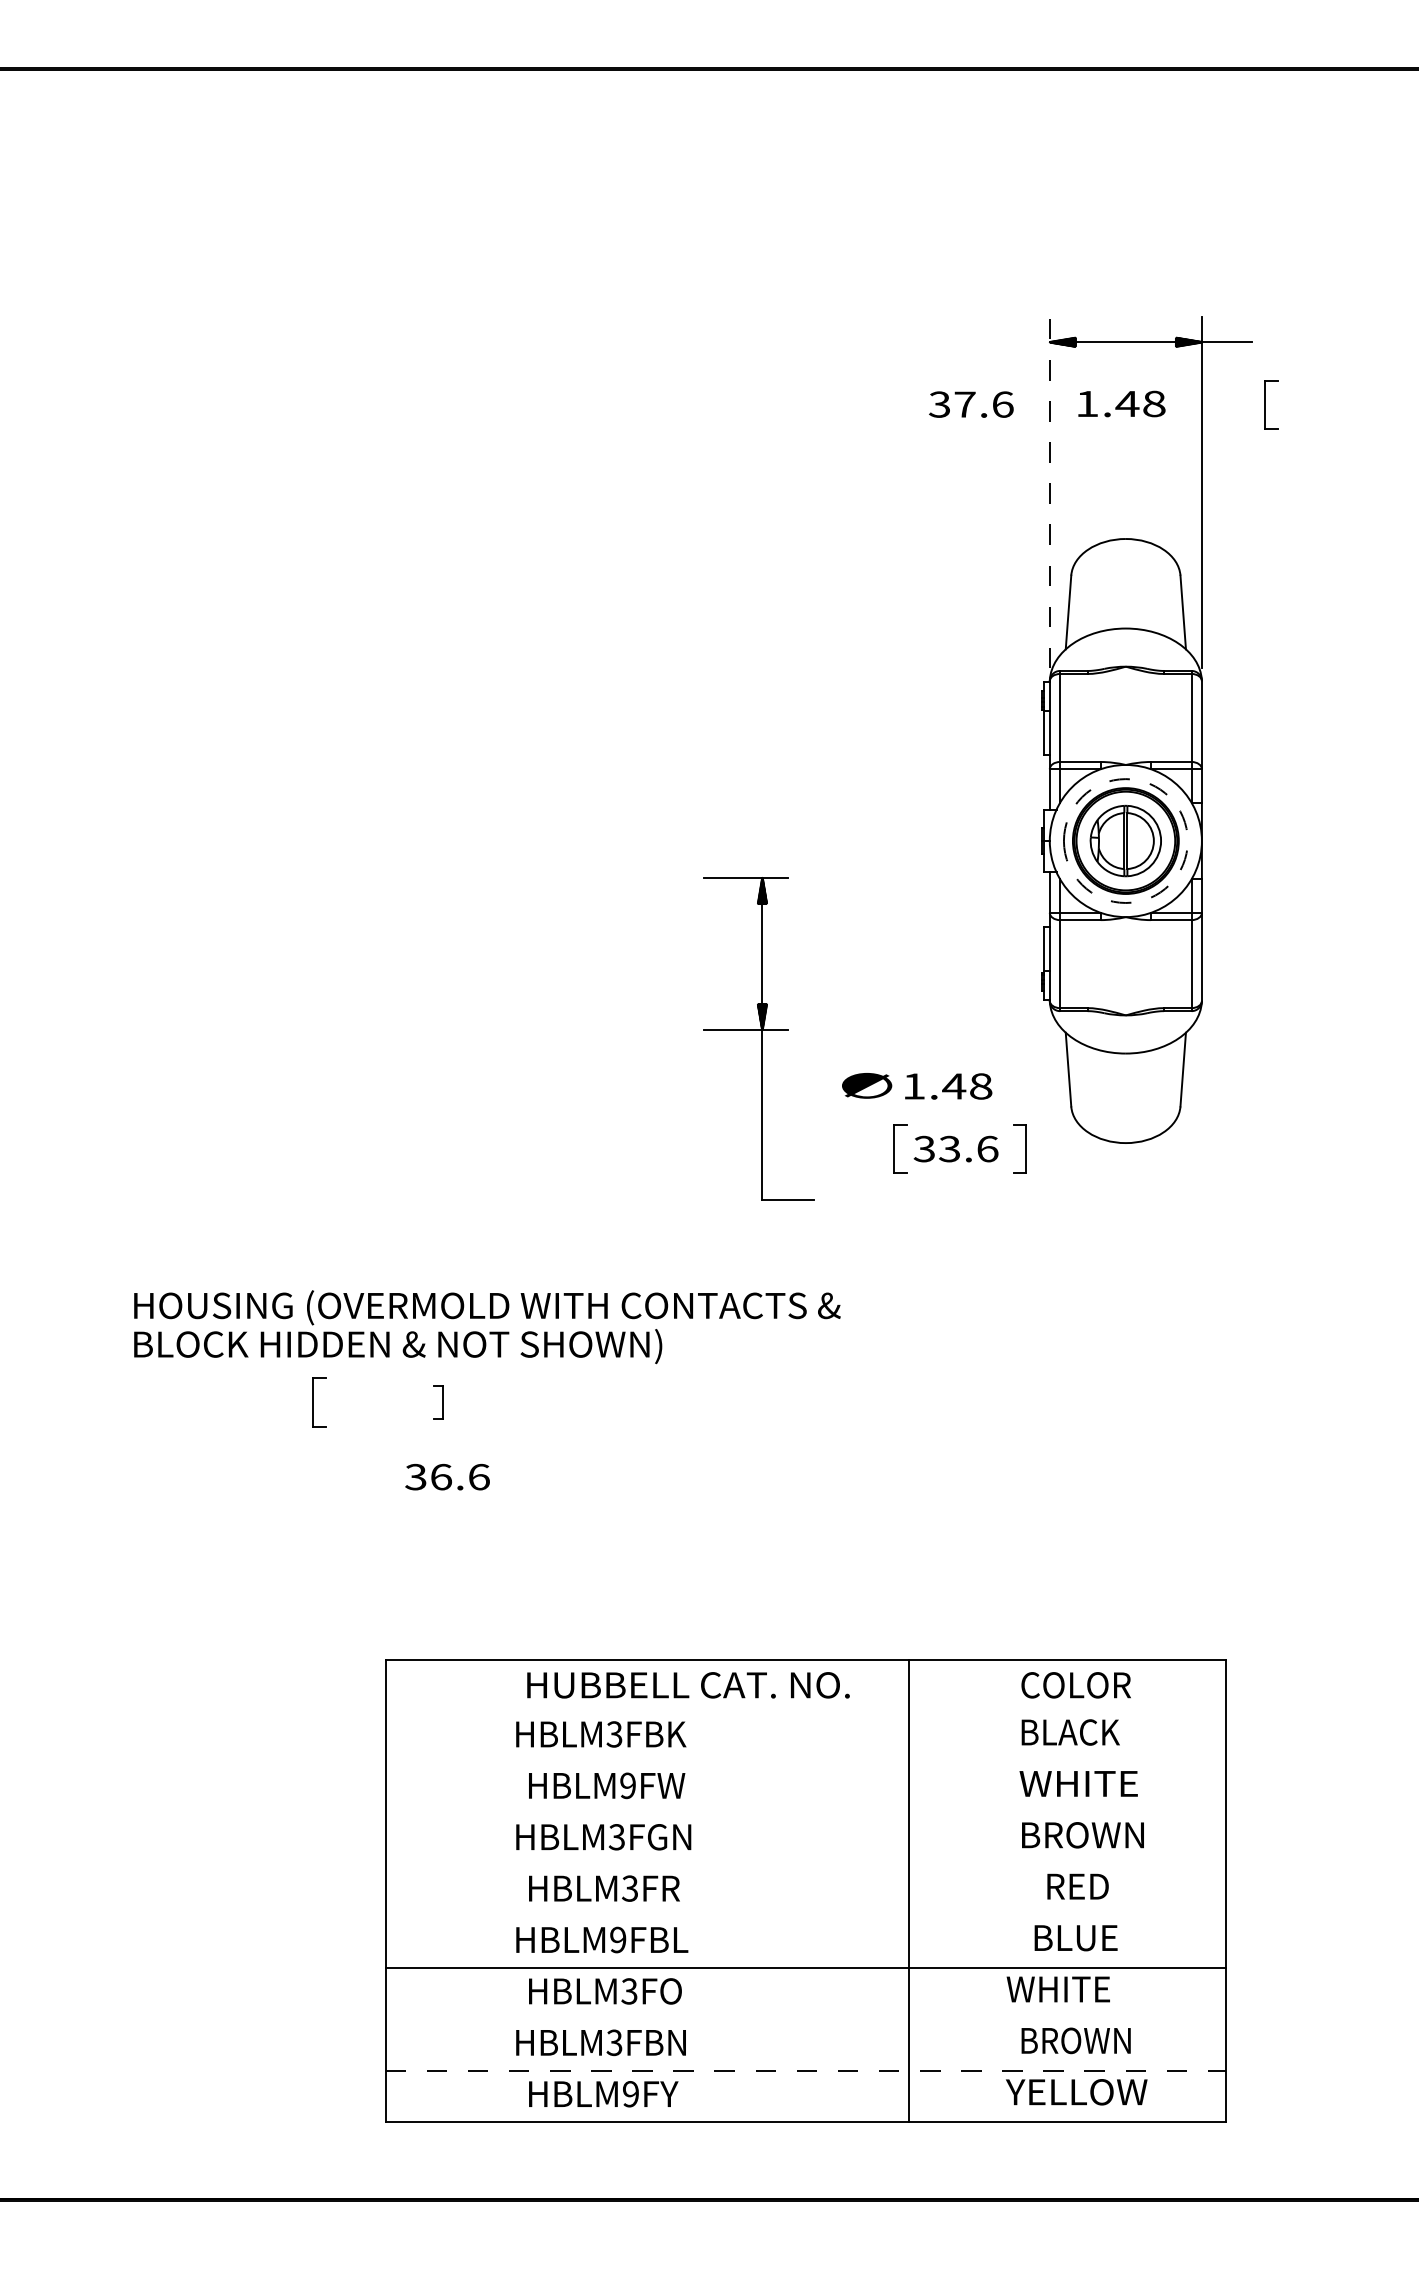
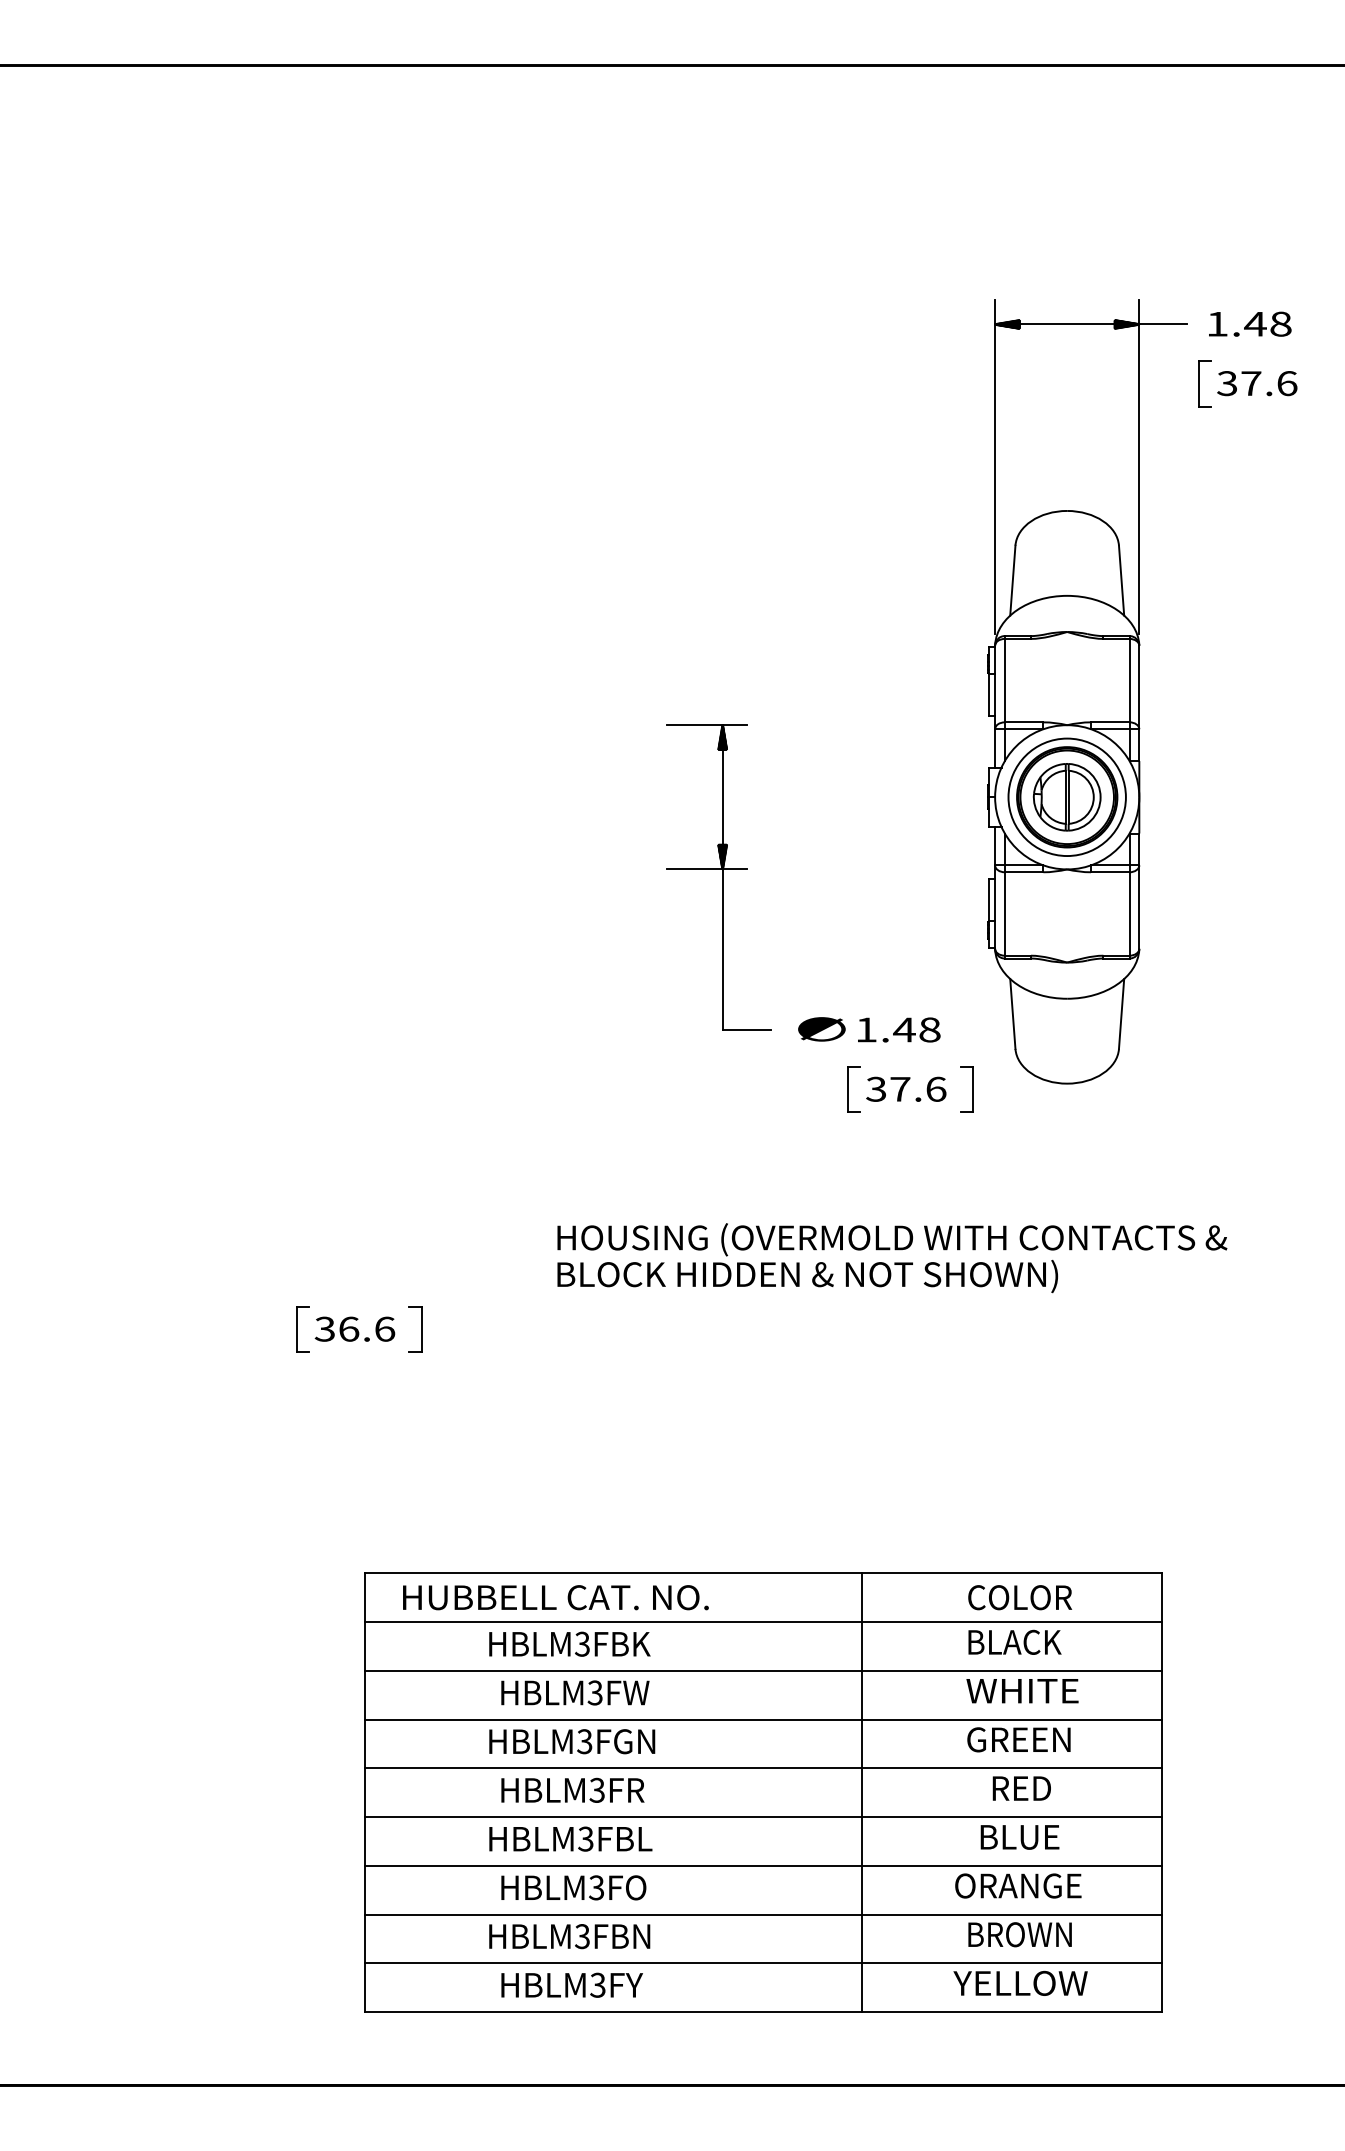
text: (1121, 403) -> (1249, 323), moved
text: (971, 404) -> (1257, 383), moved
line: (1049, 492) -> (994, 466), dashed -> solid
circle: (1125, 840) -> (1066, 796), dashed -> solid
part: (758, 1038) -> (718, 877), moved
text: (949, 1148) -> (900, 1088), 33.6 -> 37.6
text: (487, 1327) -> (892, 1258), moved
part: (438, 1402) -> (415, 1329), size x1.43
text: (447, 1477) -> (354, 1329), moved
text: (688, 1685) -> (555, 1597), moved
line: (805, 1711) -> (763, 1622), added
line: (805, 1762) -> (763, 1670), added
text: (627, 1785) -> (594, 1692), HBLM9FW -> HBLM3FW
line: (805, 1813) -> (763, 1719), added
text: (1081, 1835) -> (1025, 1740), BROWN -> GREEN
line: (805, 1865) -> (763, 1768), added
line: (805, 1916) -> (763, 1816), added
text: (617, 1940) -> (585, 1839), HBLM9FBL -> HBLM3FBL
text: (1073, 1989) -> (1017, 1886), WHITE -> ORANGE
line: (805, 2019) -> (763, 1914), added
line: (806, 2070) -> (764, 1962), dashed -> solid
text: (630, 2094) -> (597, 1985), HBLM9FY -> HBLM3FY

